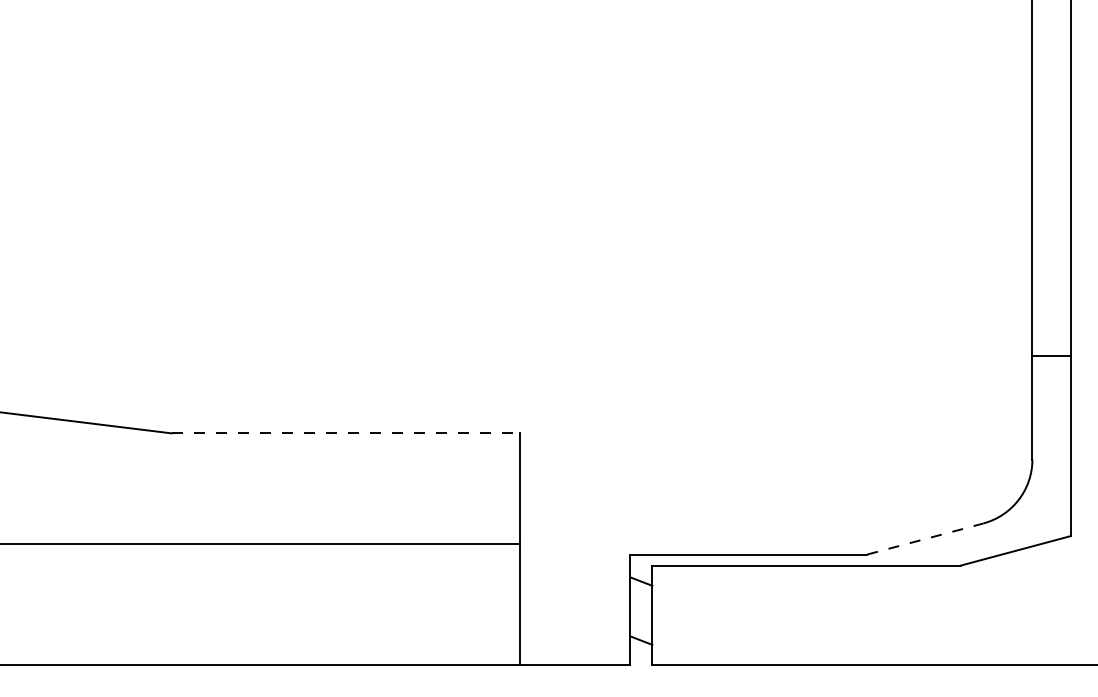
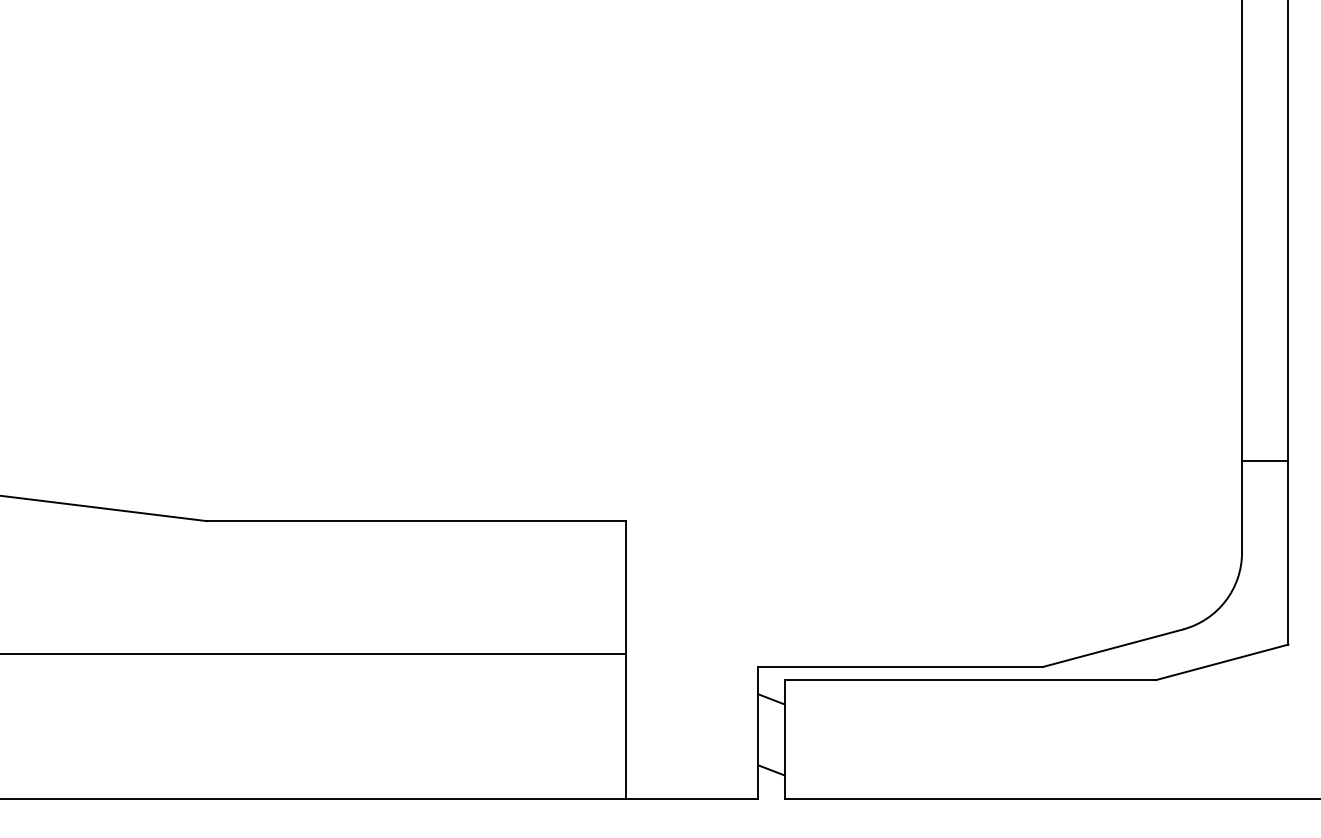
line: (1051, 355) -> (1265, 461), moved
line: (346, 433) -> (416, 521), dashed -> solid
line: (925, 539) -> (1113, 648), dashed -> solid

